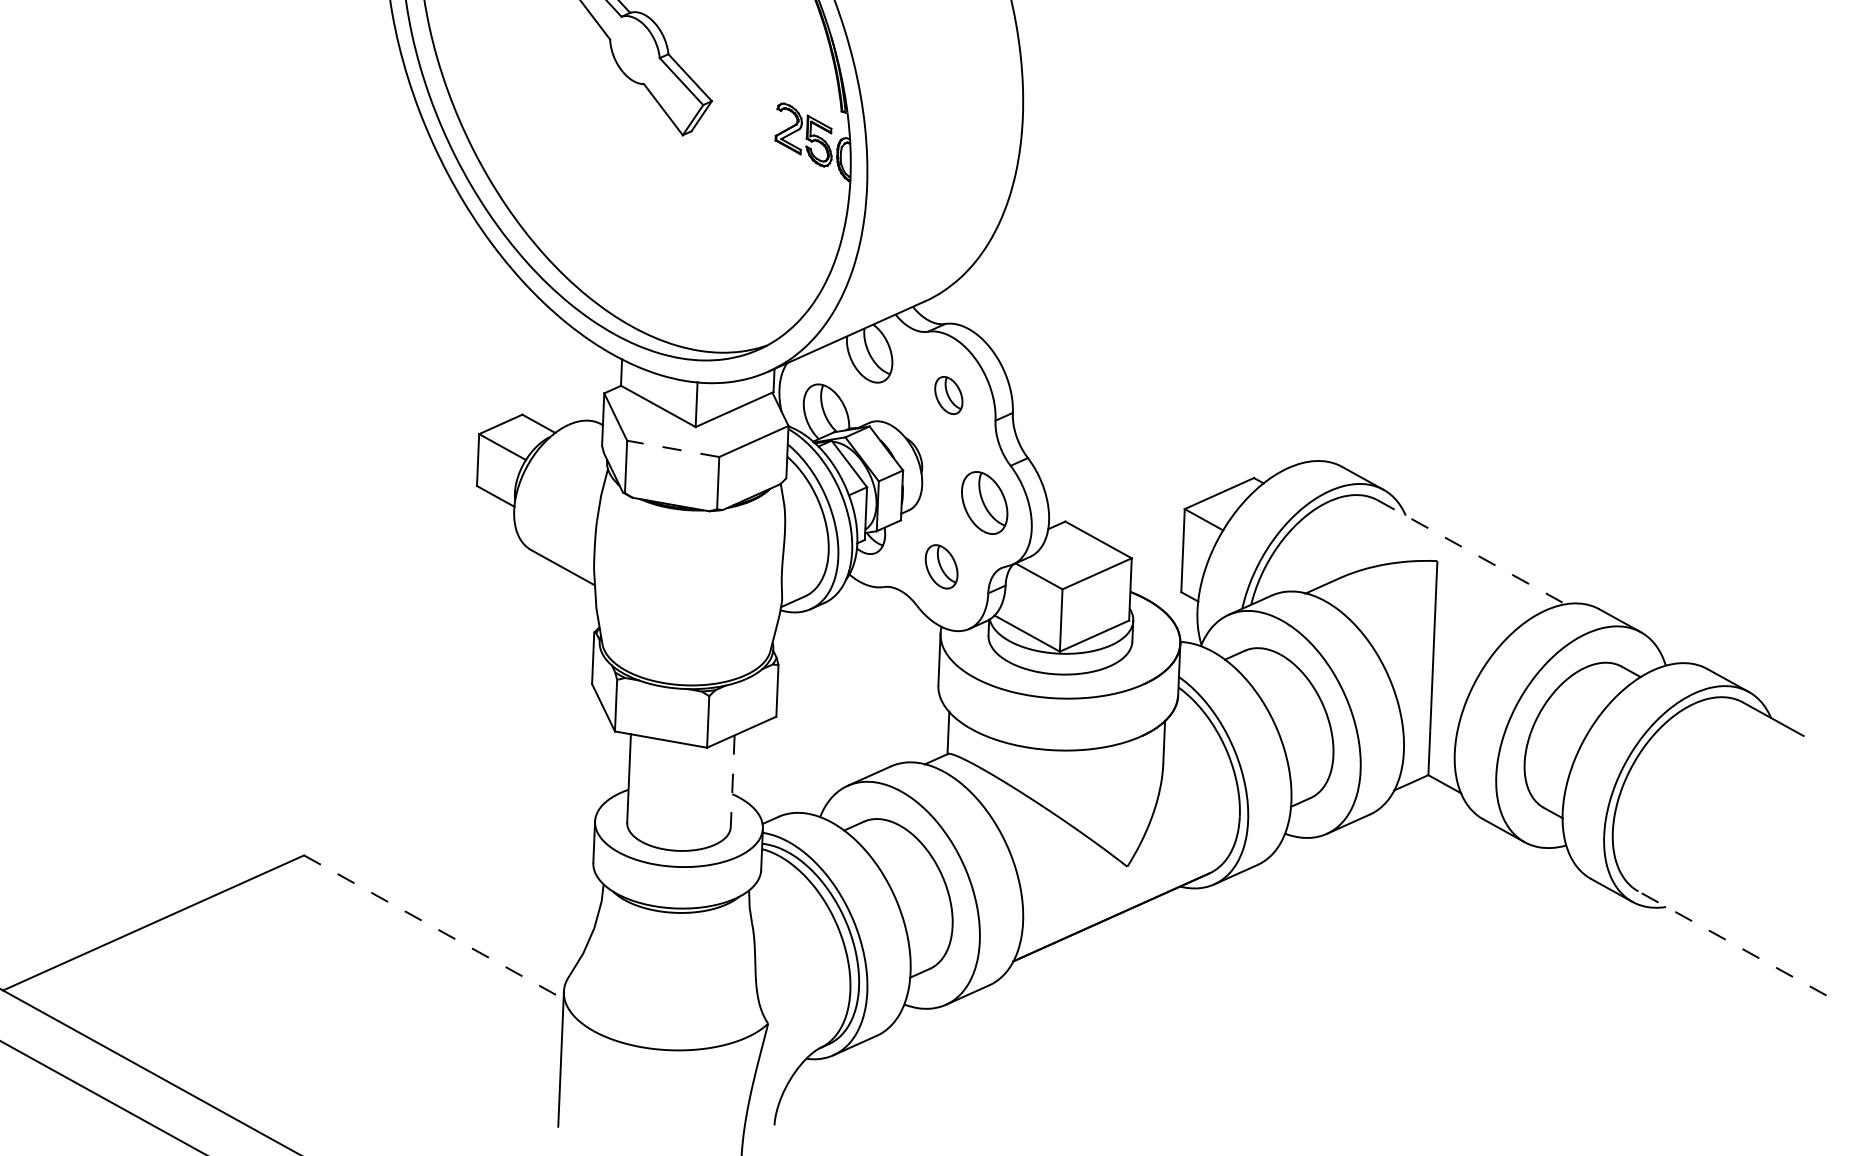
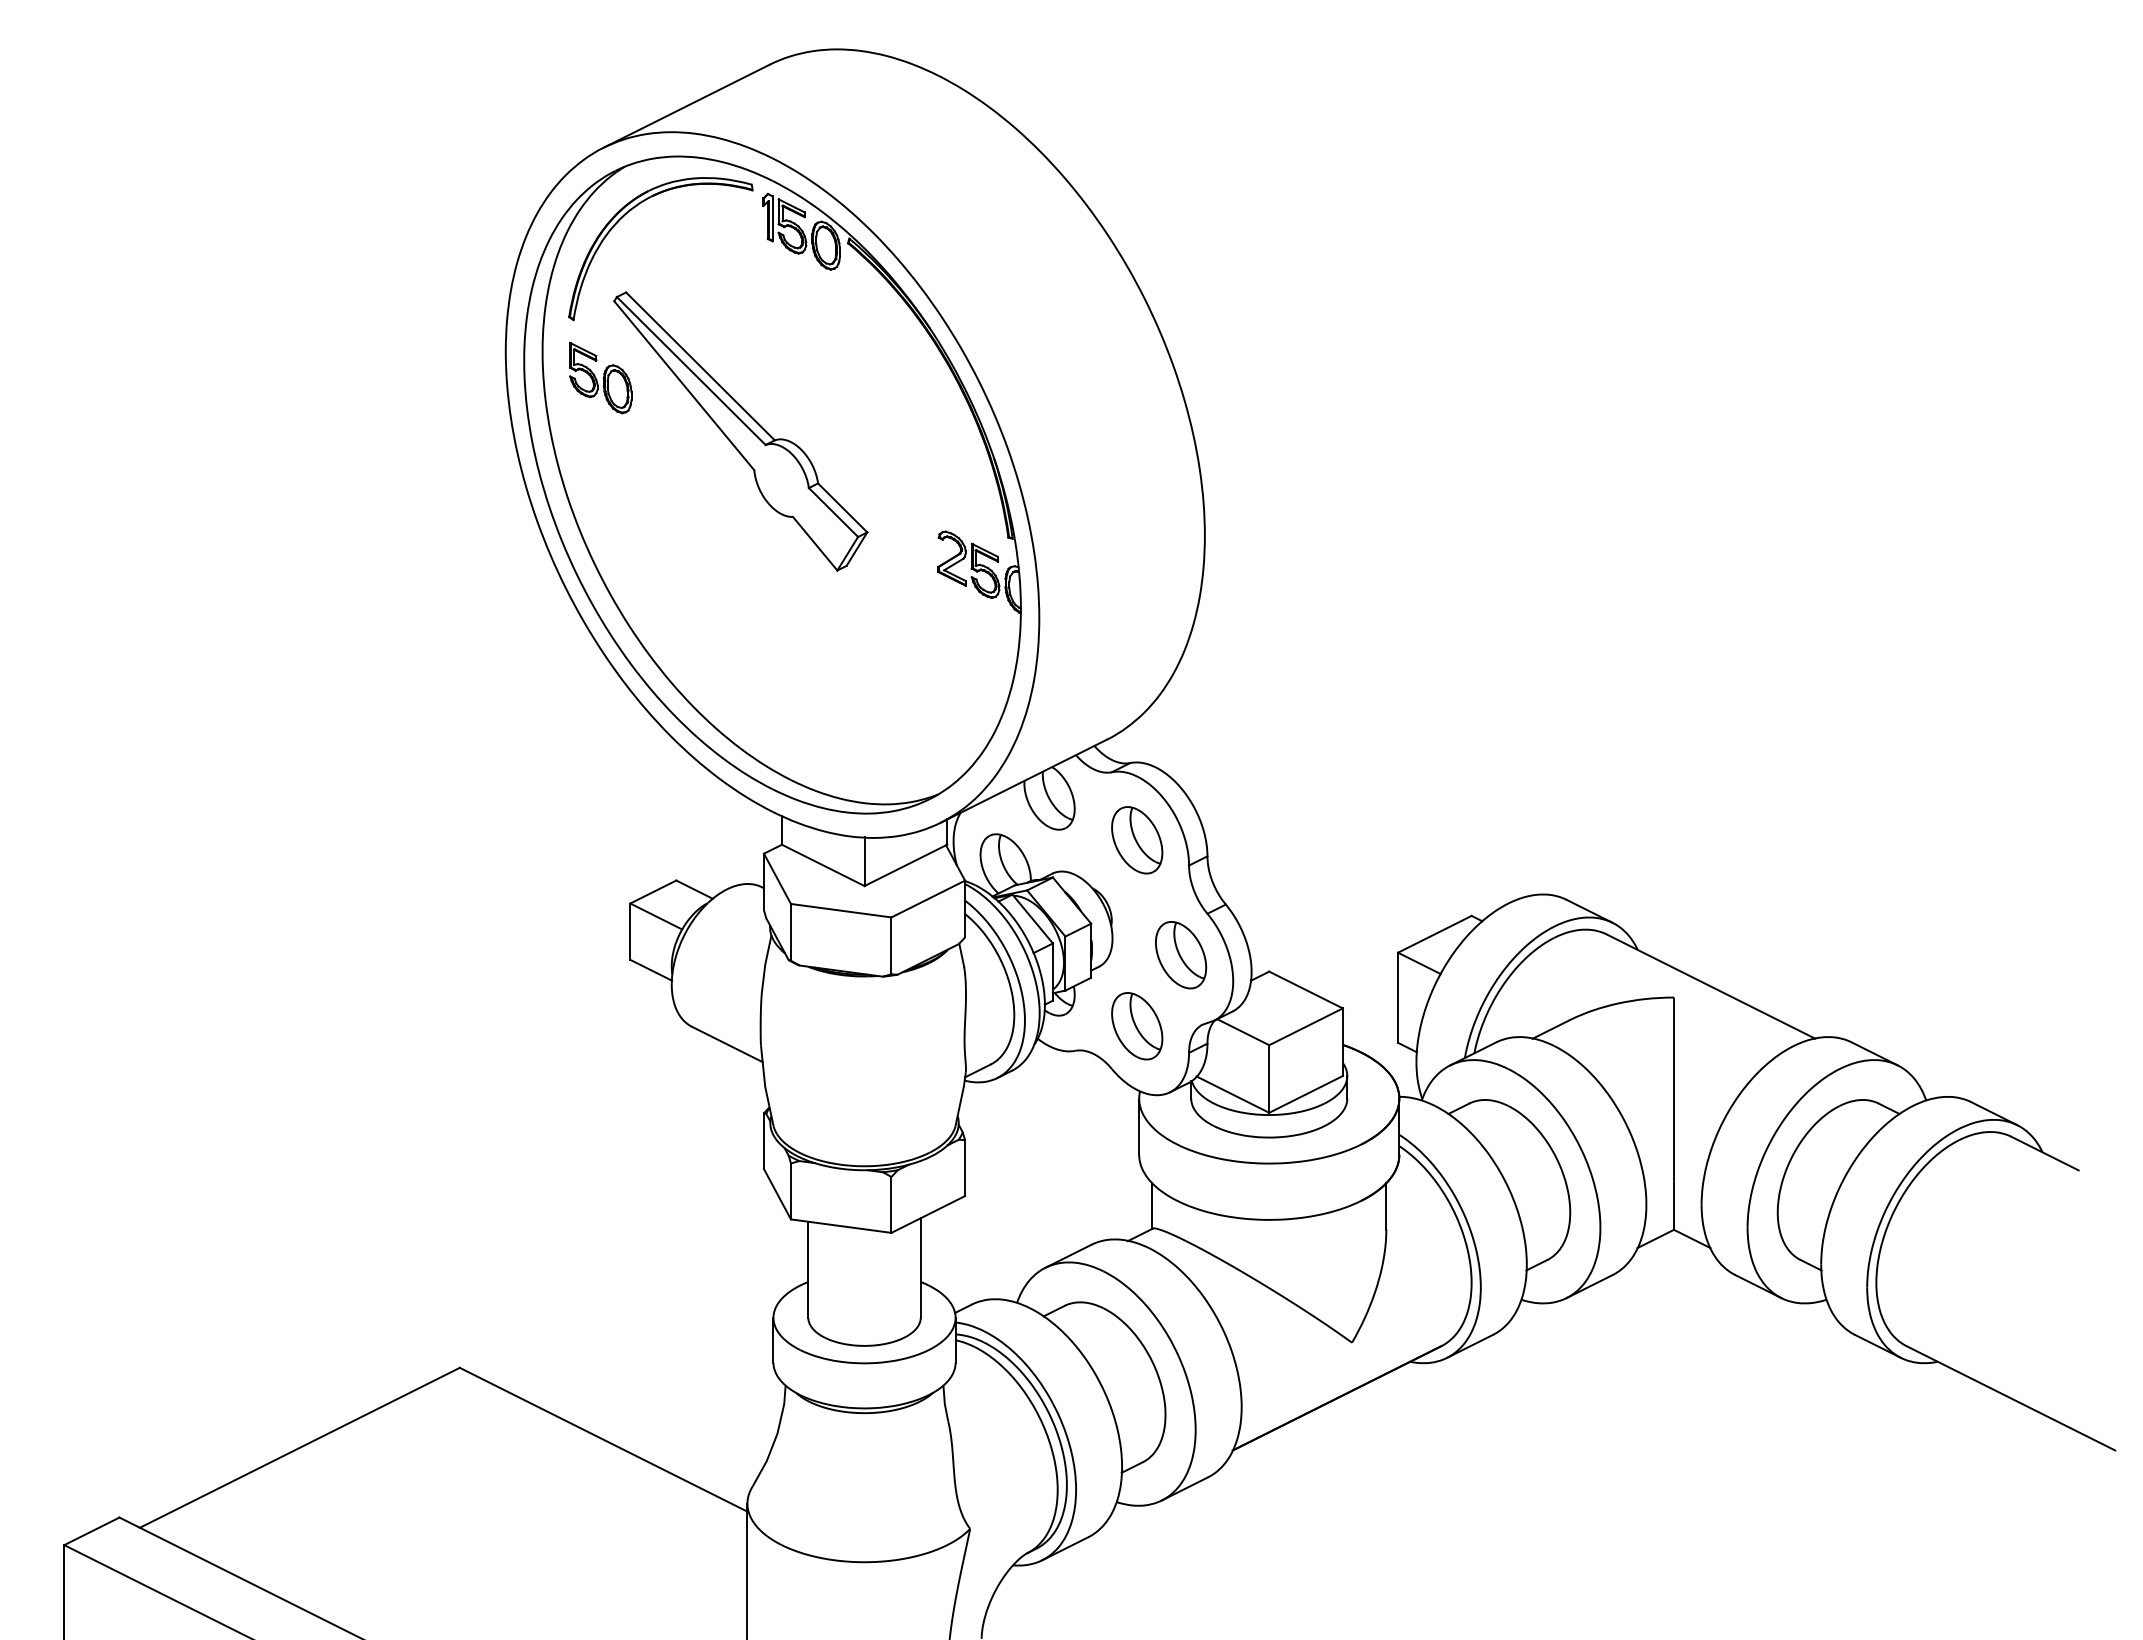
part: (948, 395) -> (1137, 840), size x1.67
line: (673, 448) -> (841, 910), dashed -> solid
line: (1472, 552) -> (1711, 986), dashed -> solid
part: (941, 567) -> (1137, 1026), size x1.43
line: (732, 781) -> (920, 1268), dashed -> solid
line: (433, 927) -> (603, 1439), dashed -> solid
line: (1732, 943) -> (2011, 1398), dashed -> solid

